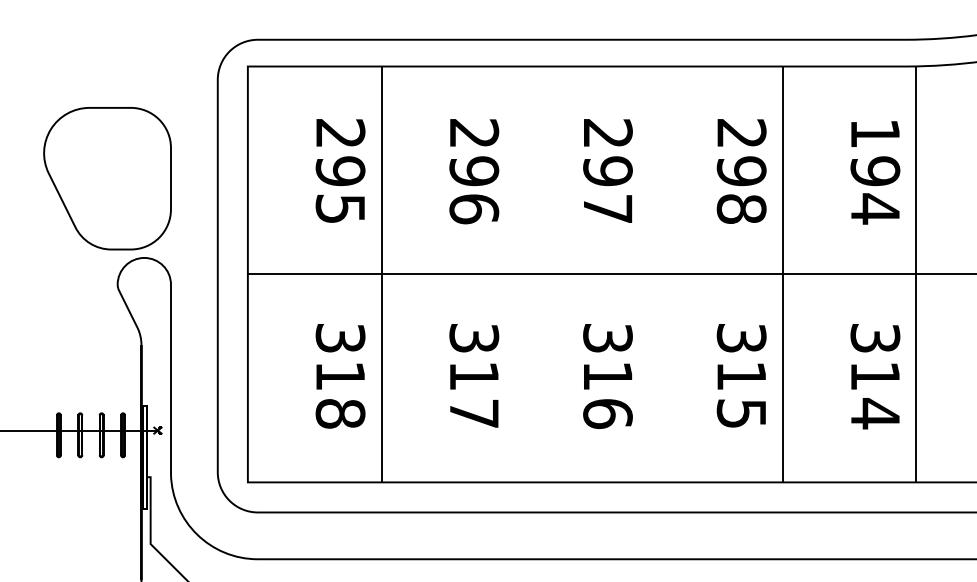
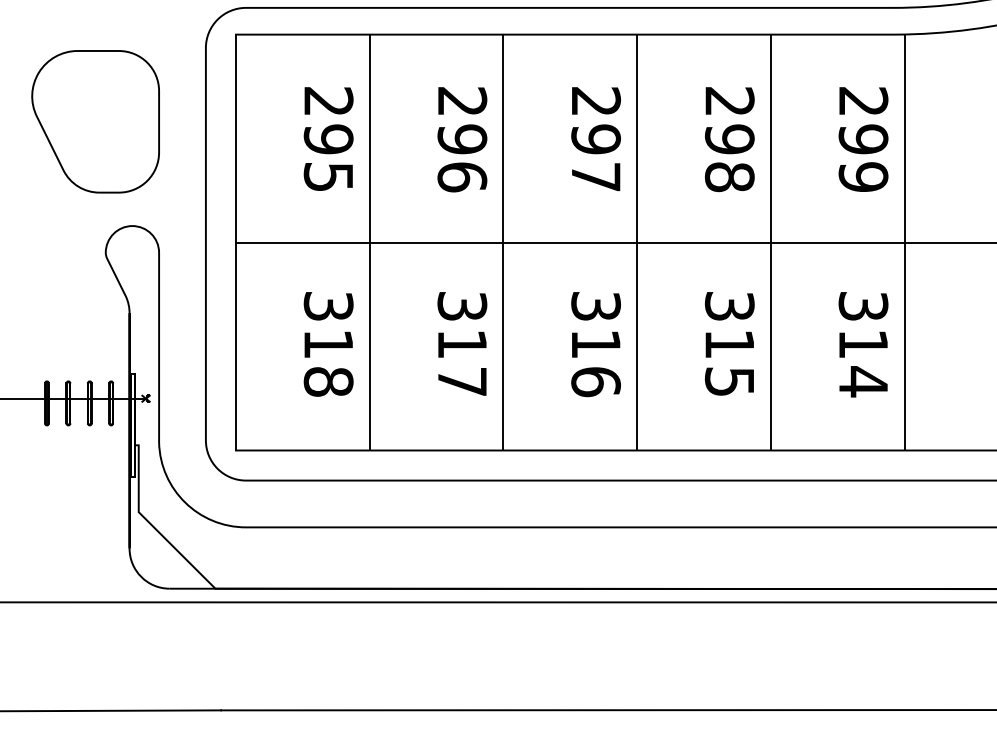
text: (875, 171) -> (863, 139), 194 -> 299
part: (107, 178) -> (95, 121), moved
line: (515, 274) -> (503, 242), added
line: (649, 274) -> (637, 242), added

